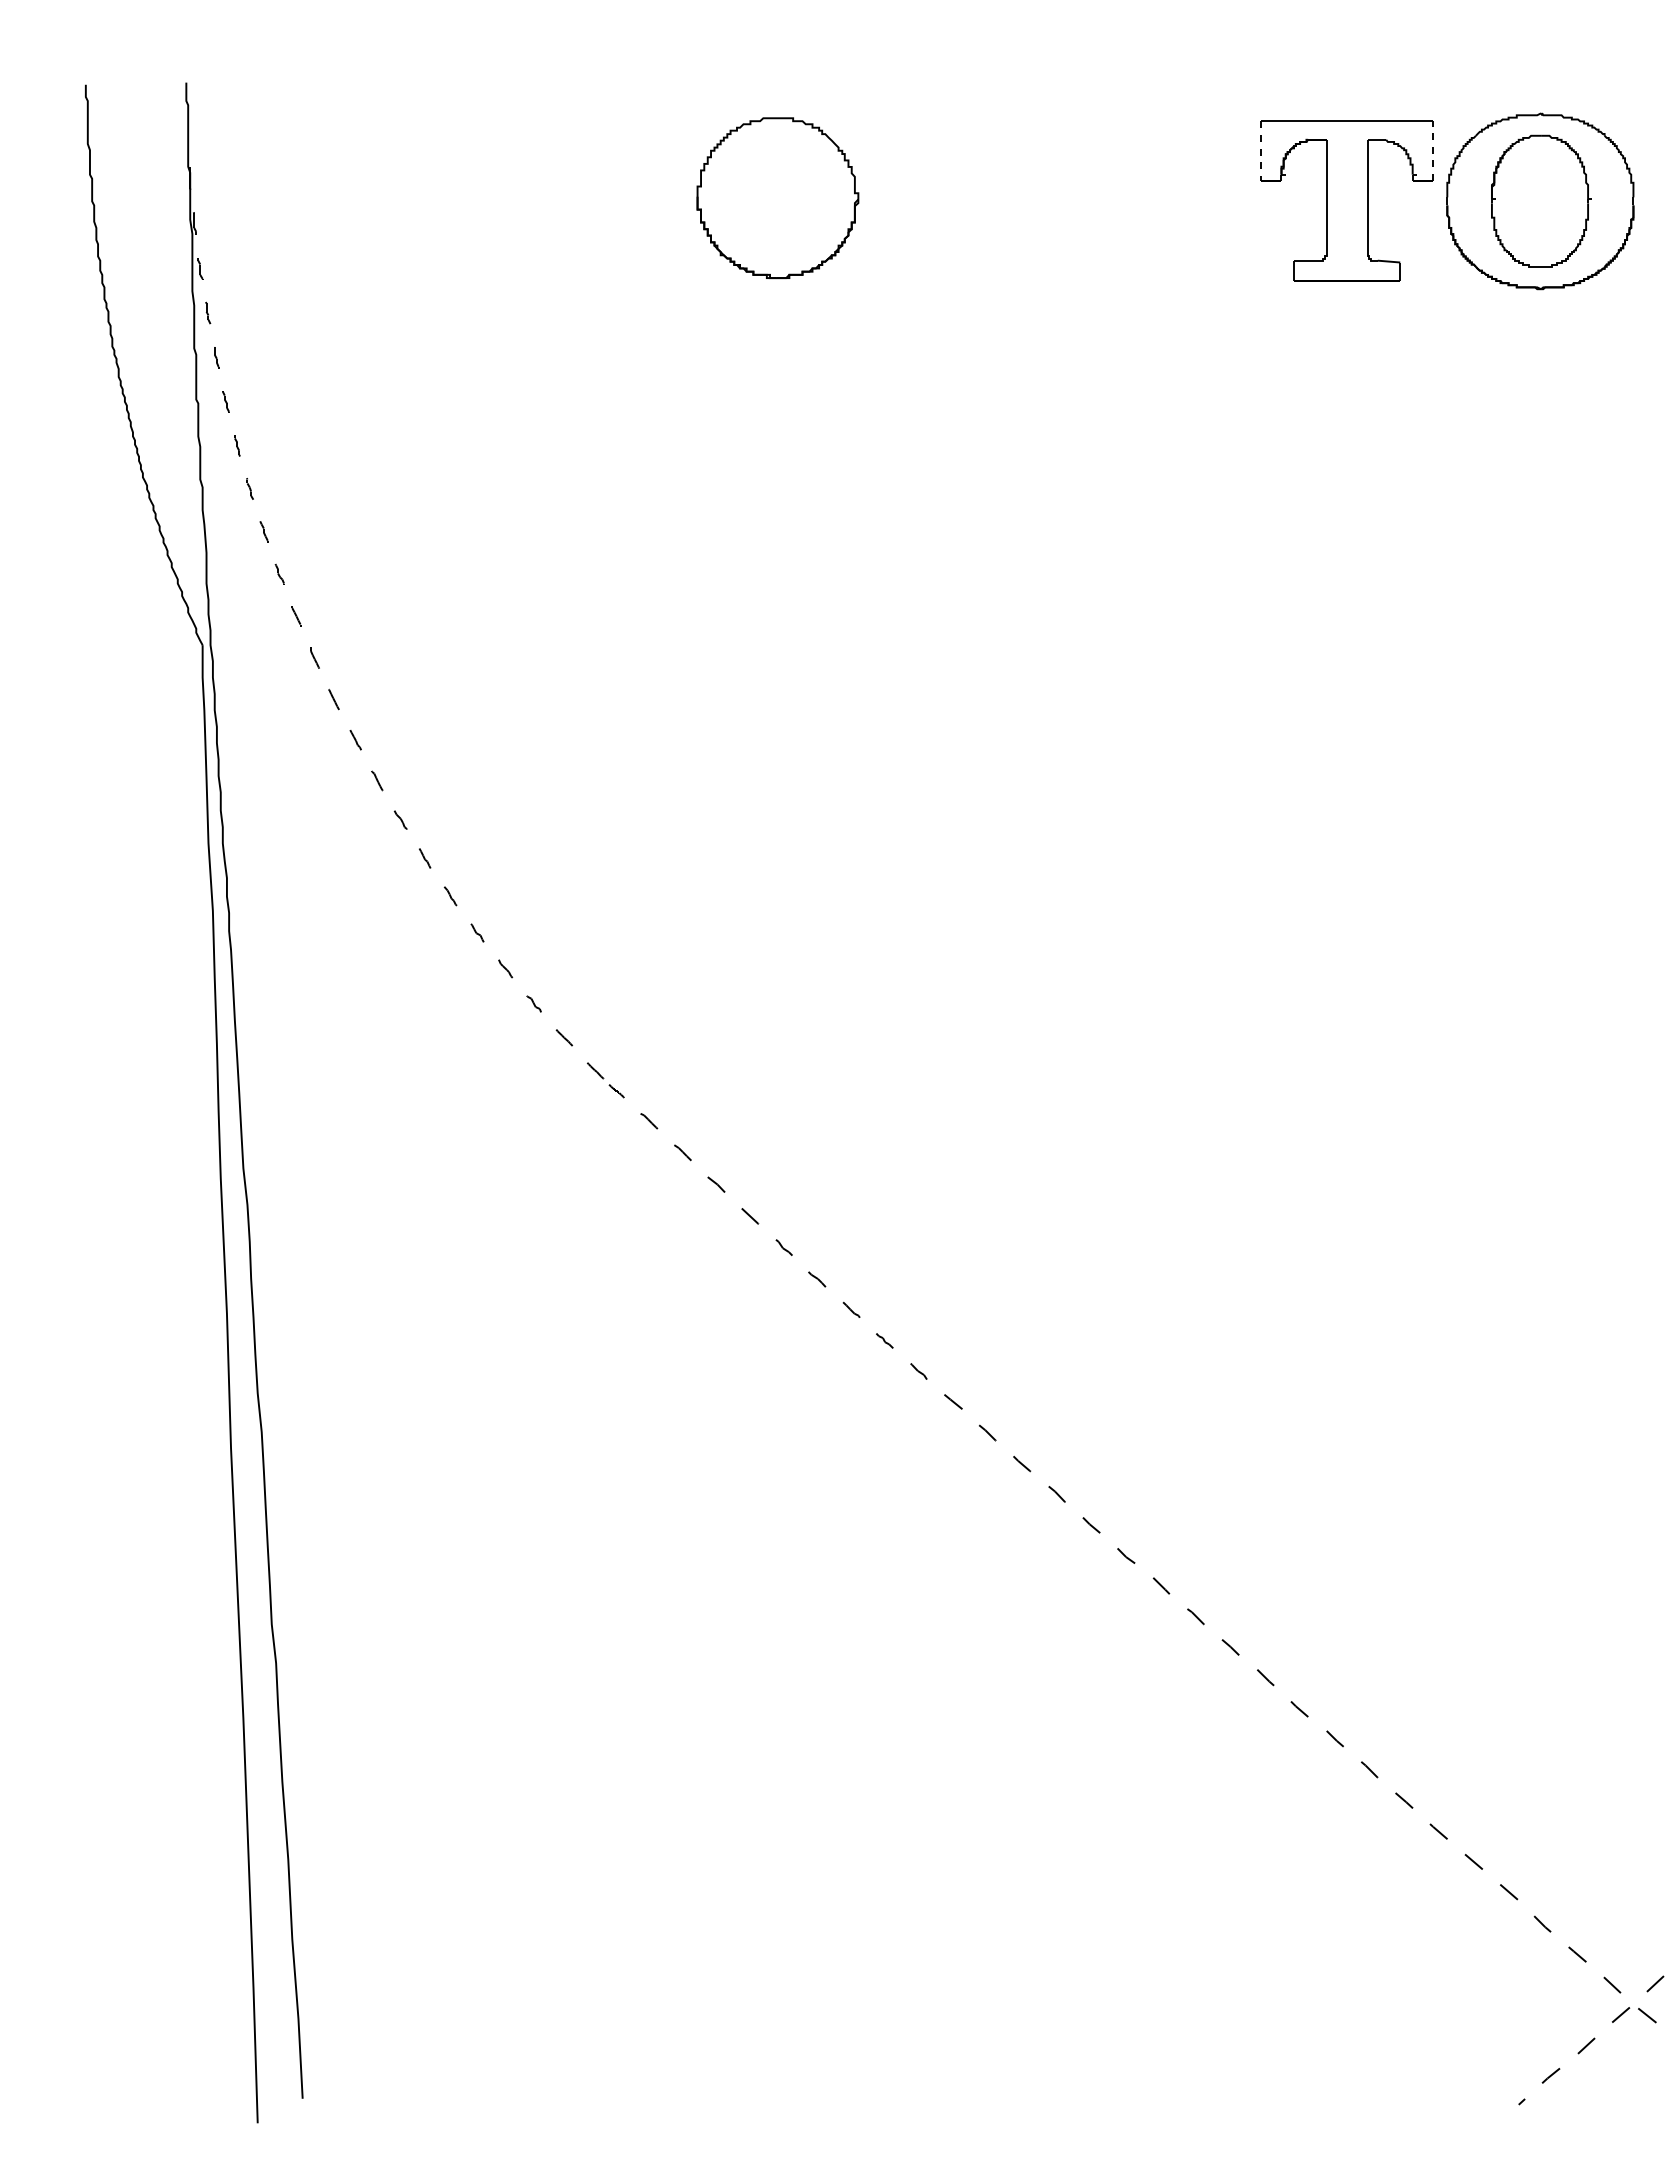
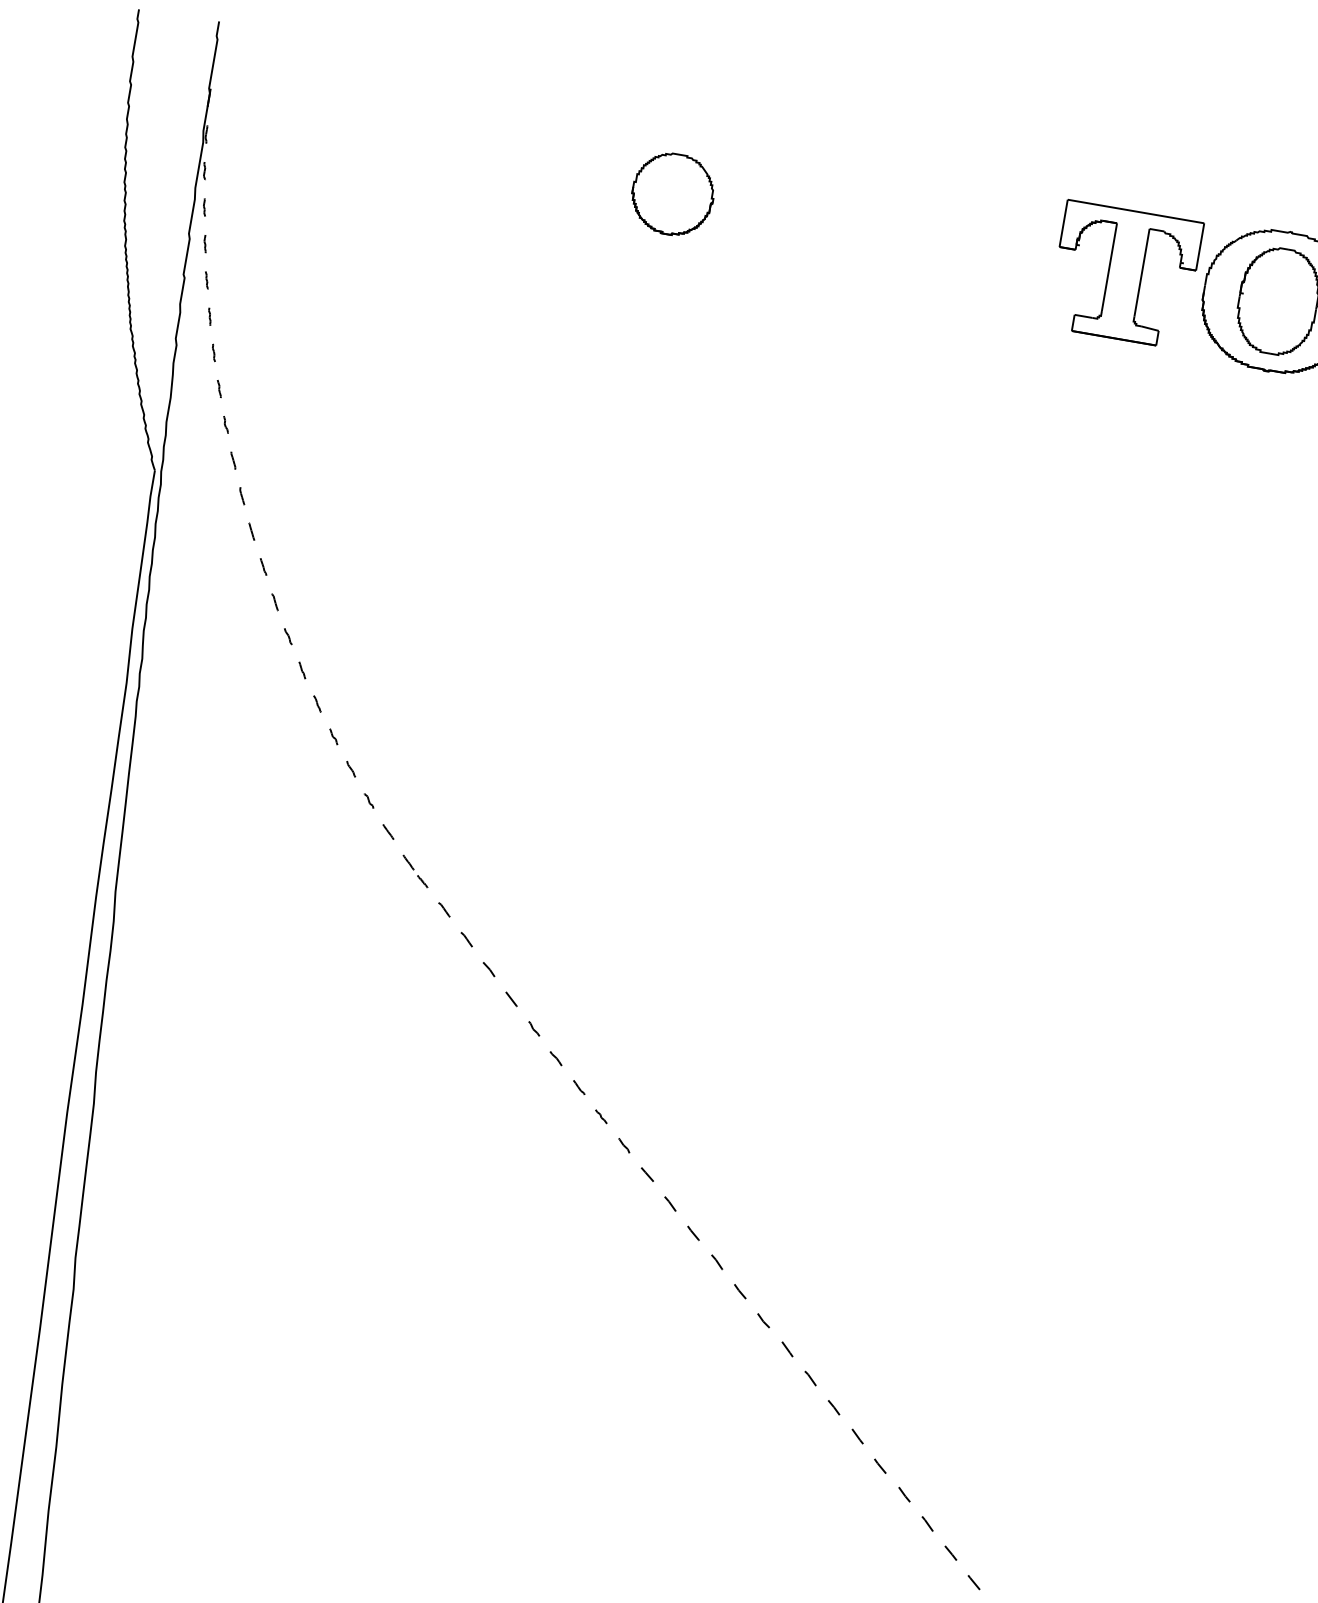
line: (1261, 151) -> (1063, 223), dashed -> solid
line: (1433, 151) -> (1200, 247), dashed -> solid
part: (777, 198) -> (672, 194), size x0.62

